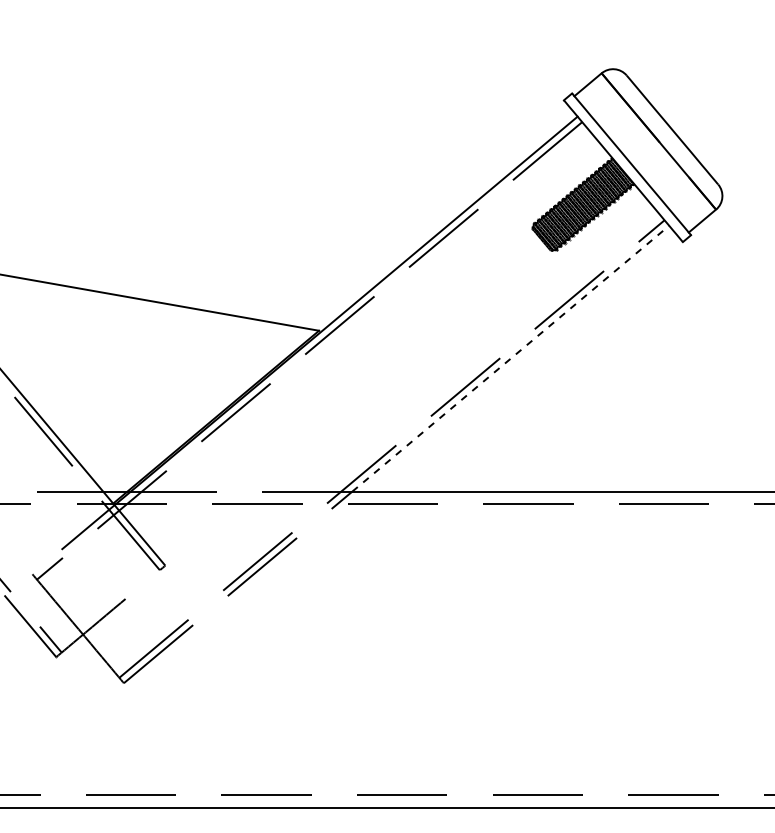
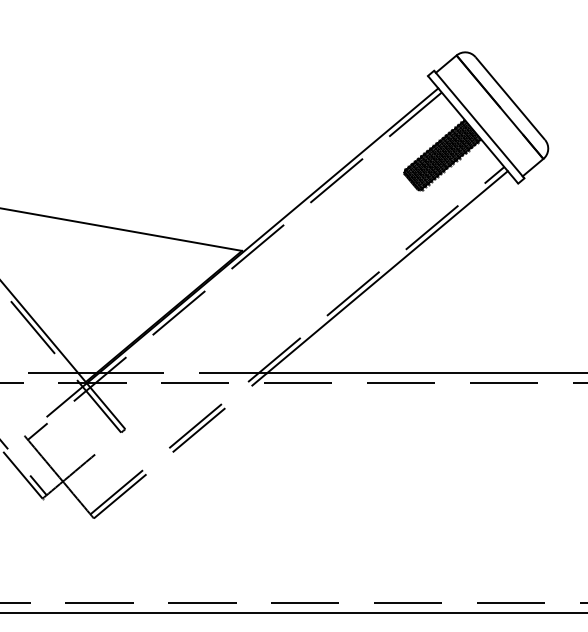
line: (510, 358) -> (387, 271), dashed -> solid

